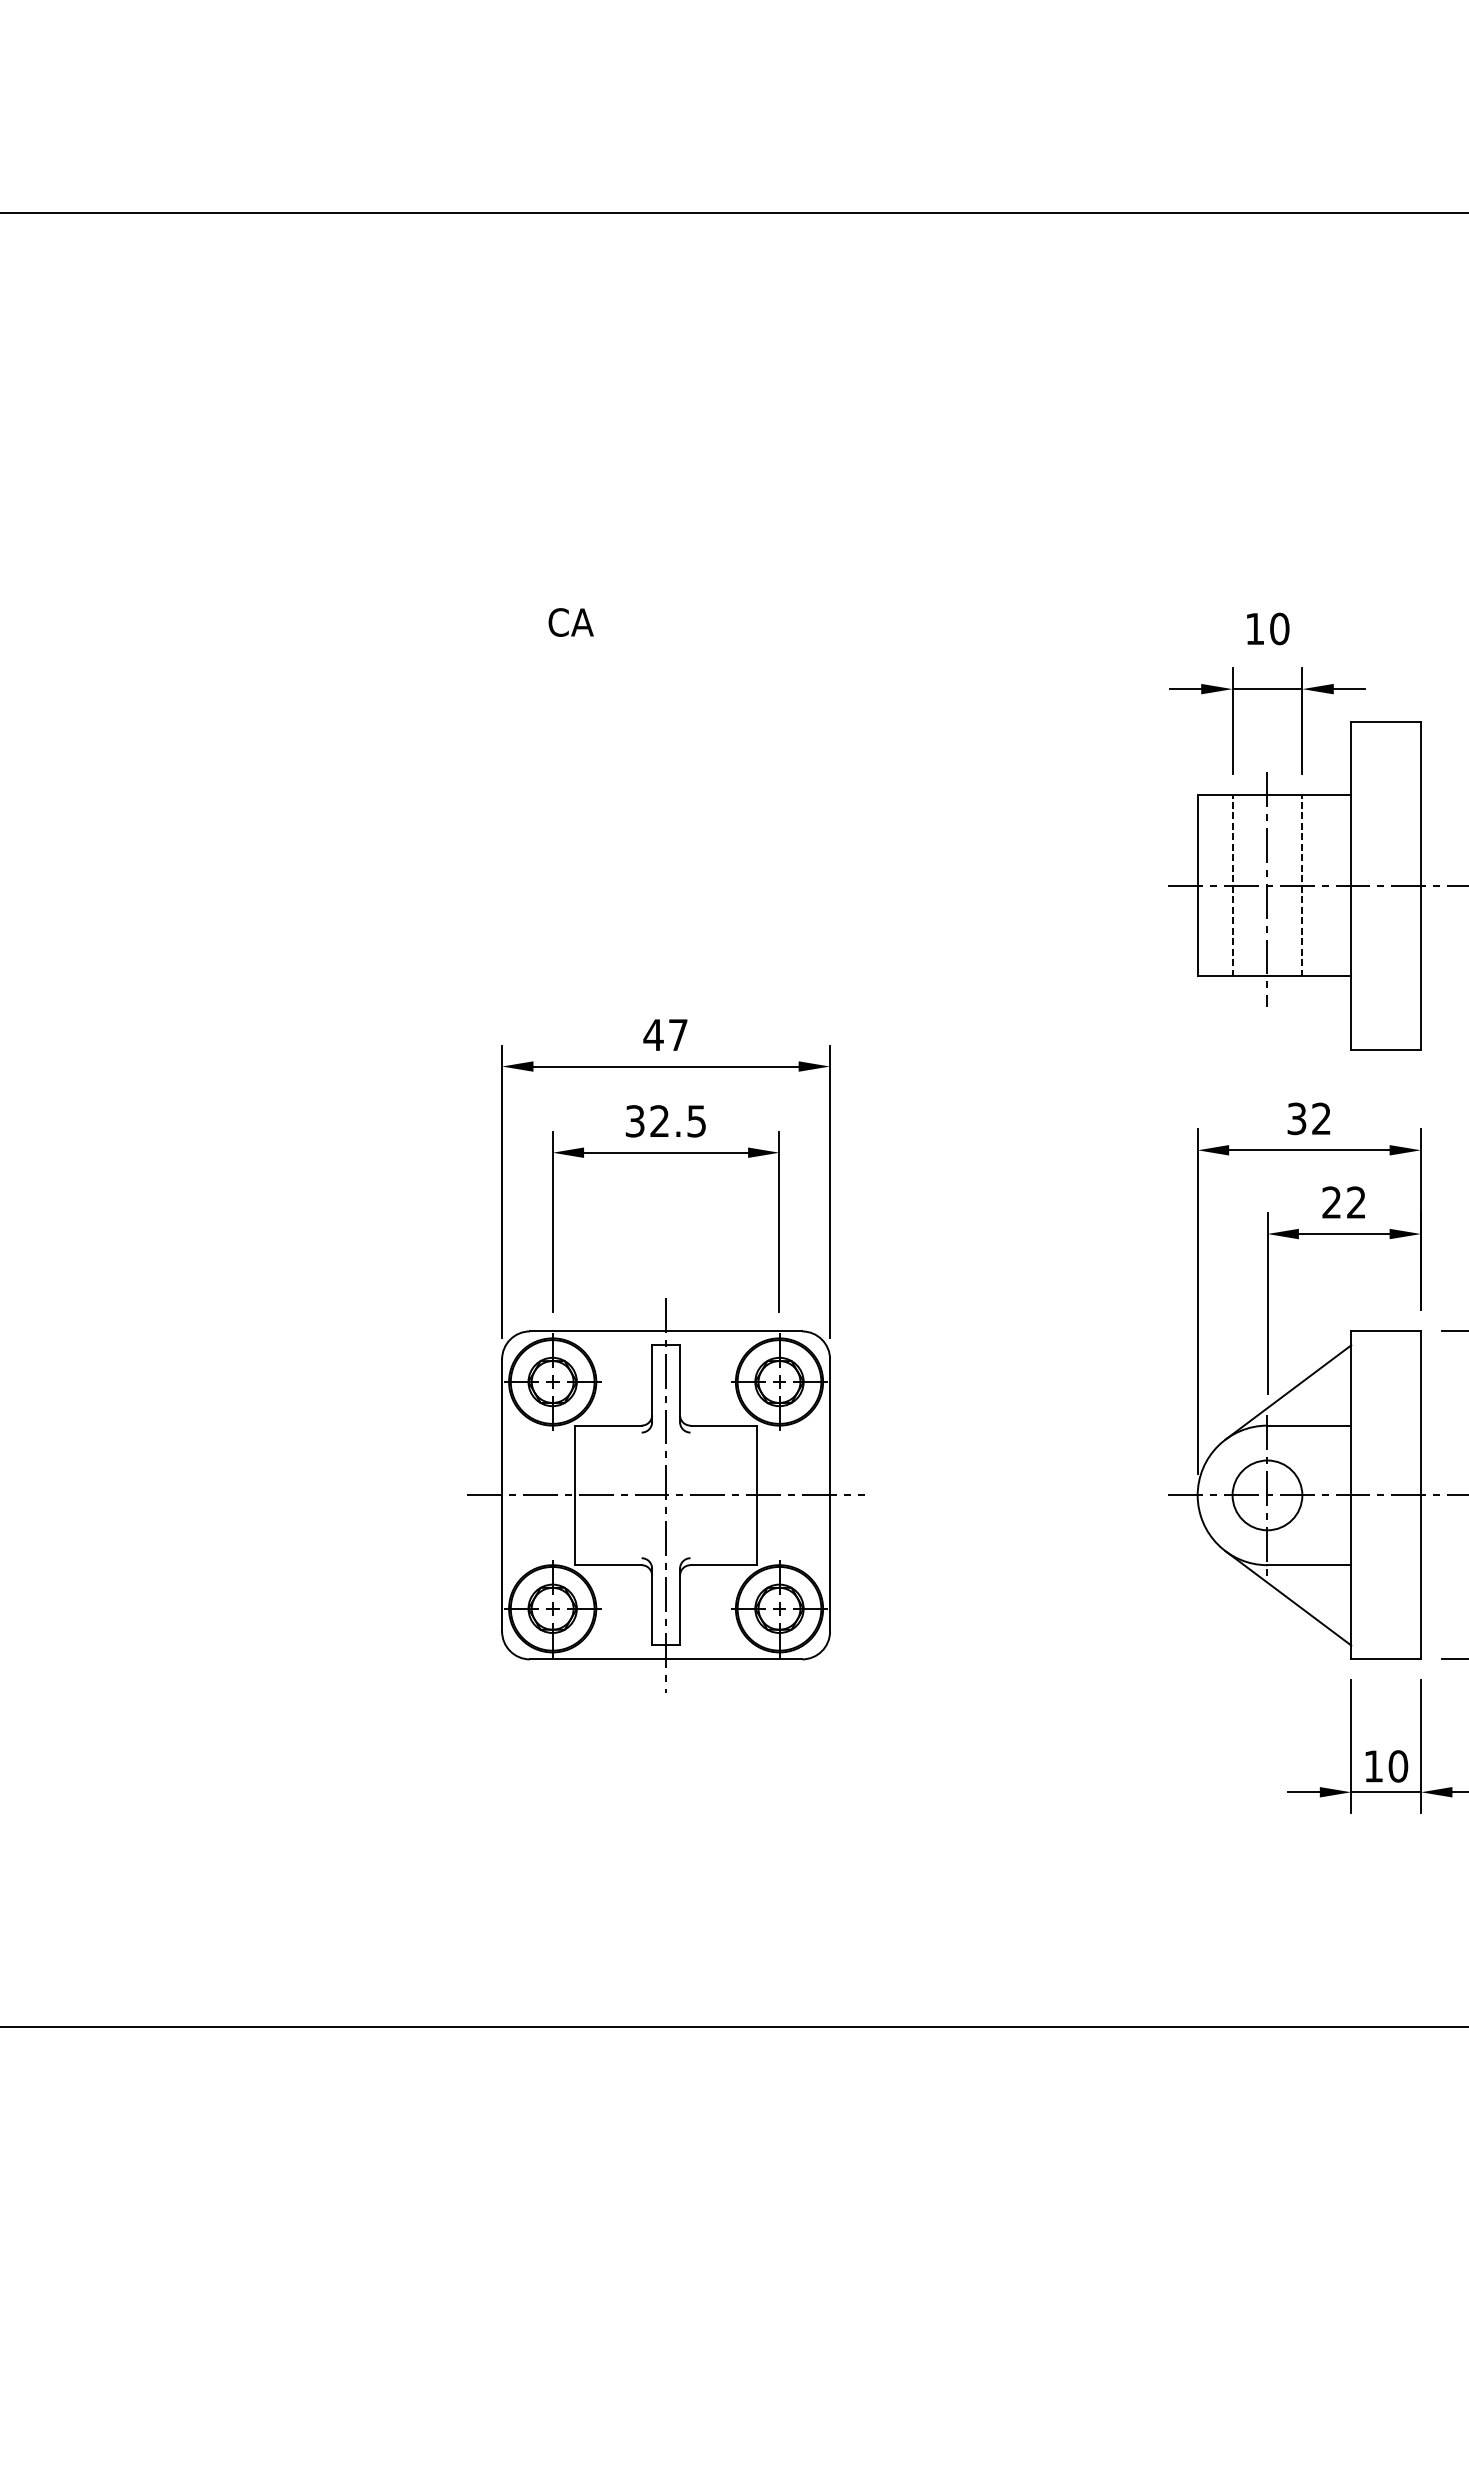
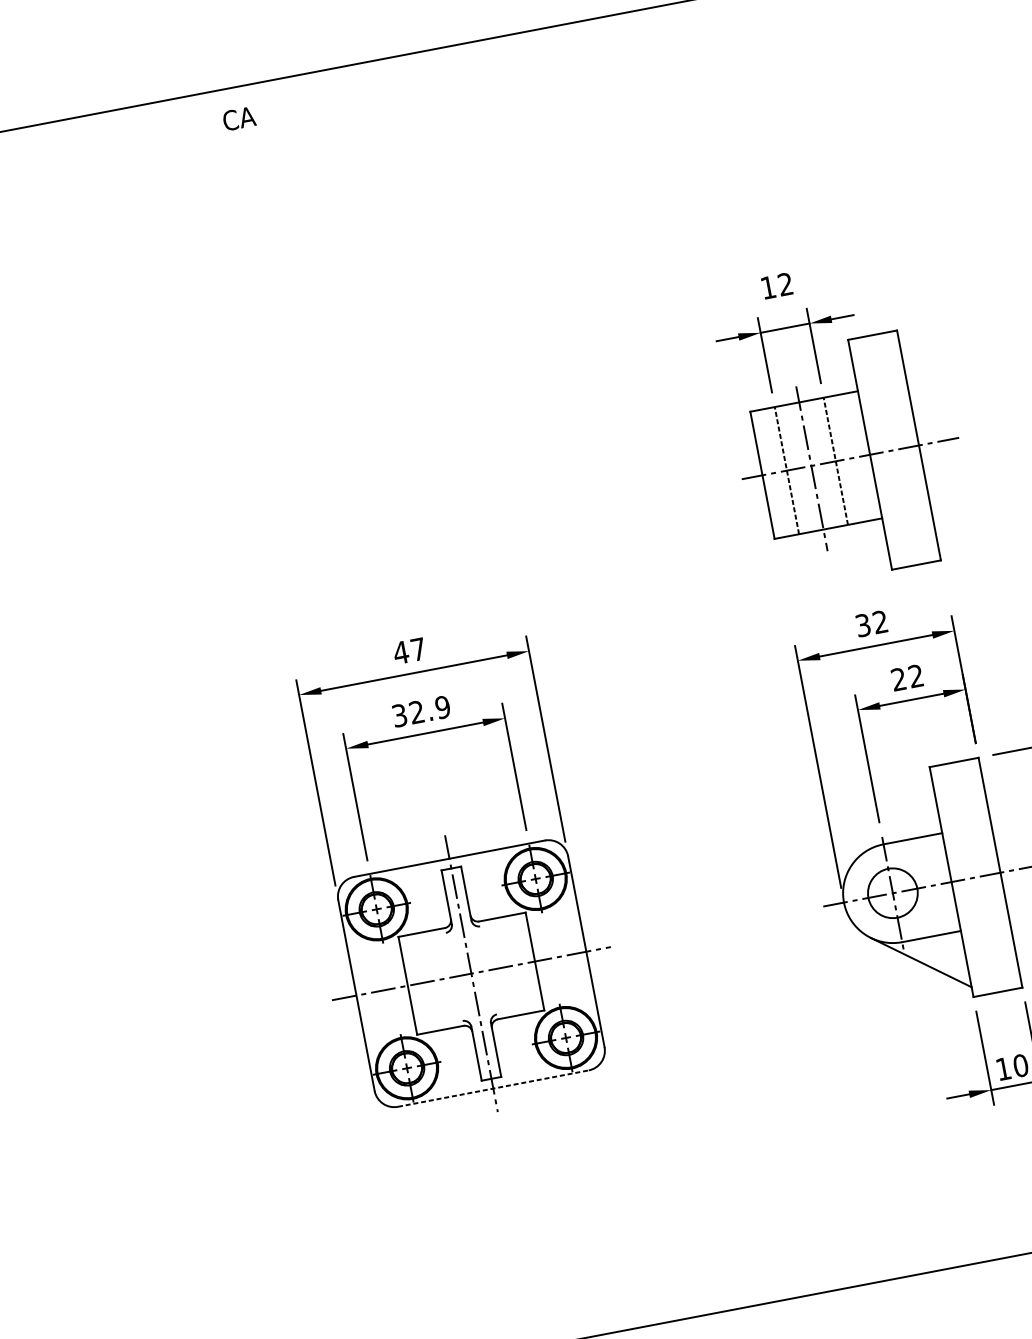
text: (570, 622) -> (238, 118), moved
text: (1279, 628) -> (785, 284), 10 -> 12
text: (696, 1121) -> (442, 707), 32.5 -> 32.9
line: (1288, 1392) -> (893, 818), removed
line: (666, 1659) -> (493, 1088), solid -> dashed

